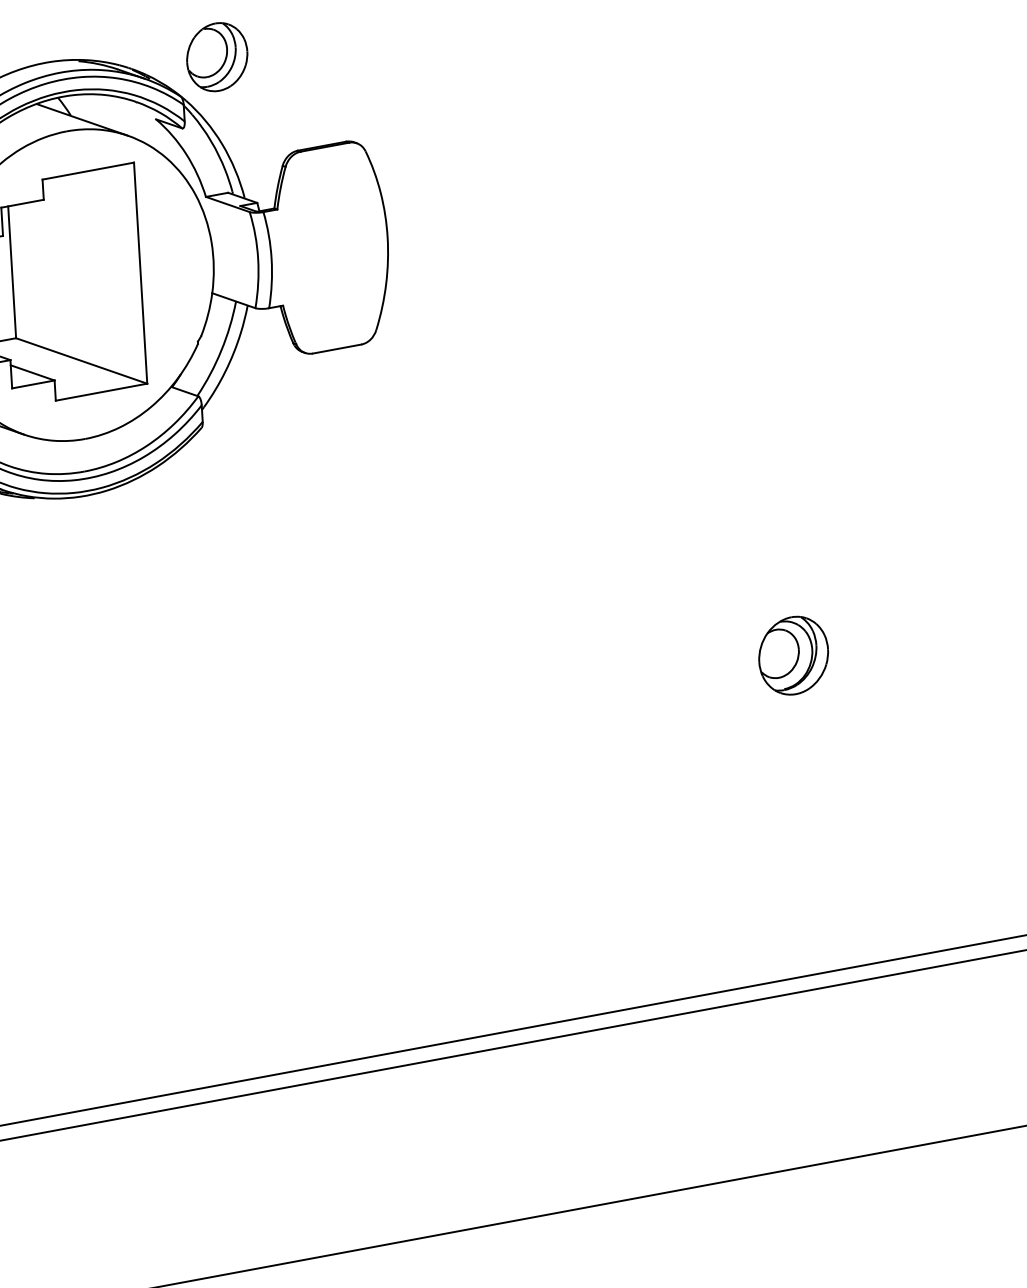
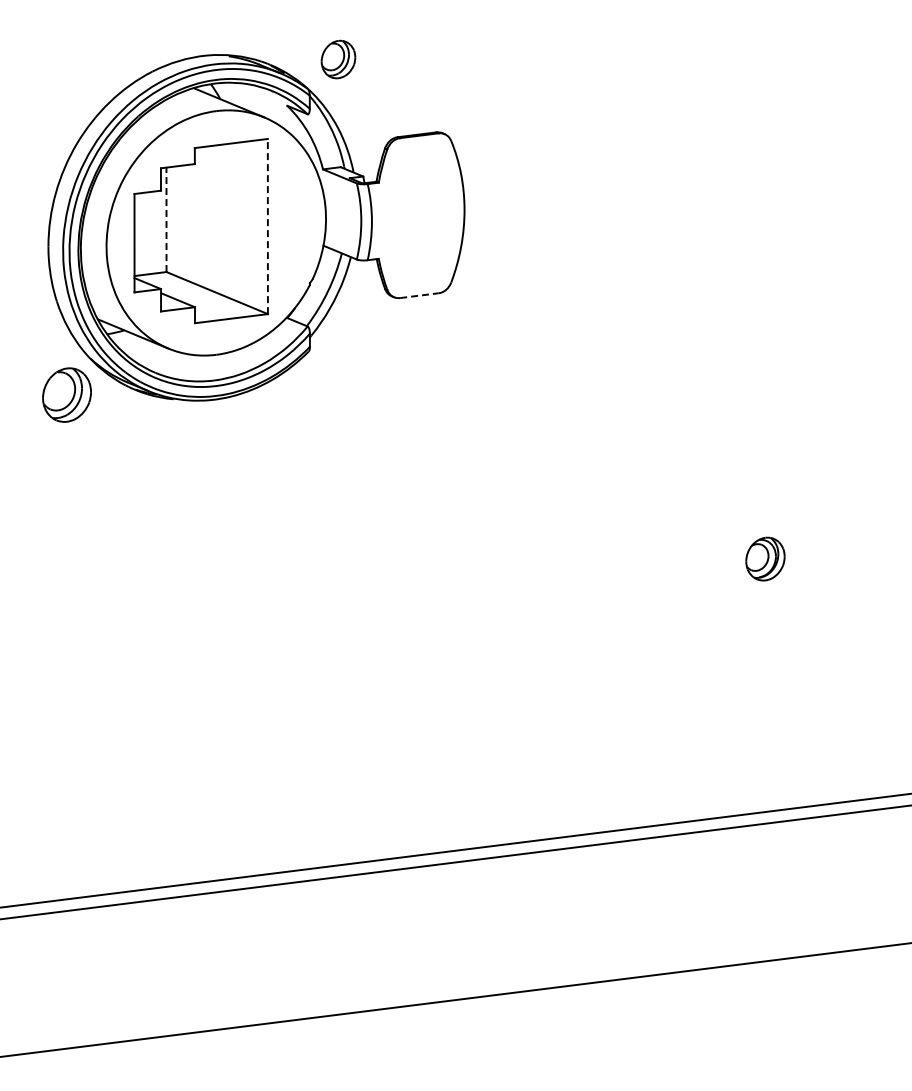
part: (217, 57) -> (338, 59), size x0.7
line: (12, 271) -> (166, 219), solid -> dashed
line: (140, 273) -> (267, 226), solid -> dashed
line: (337, 348) -> (419, 295), solid -> dashed
part: (793, 654) -> (765, 558), size x0.7

